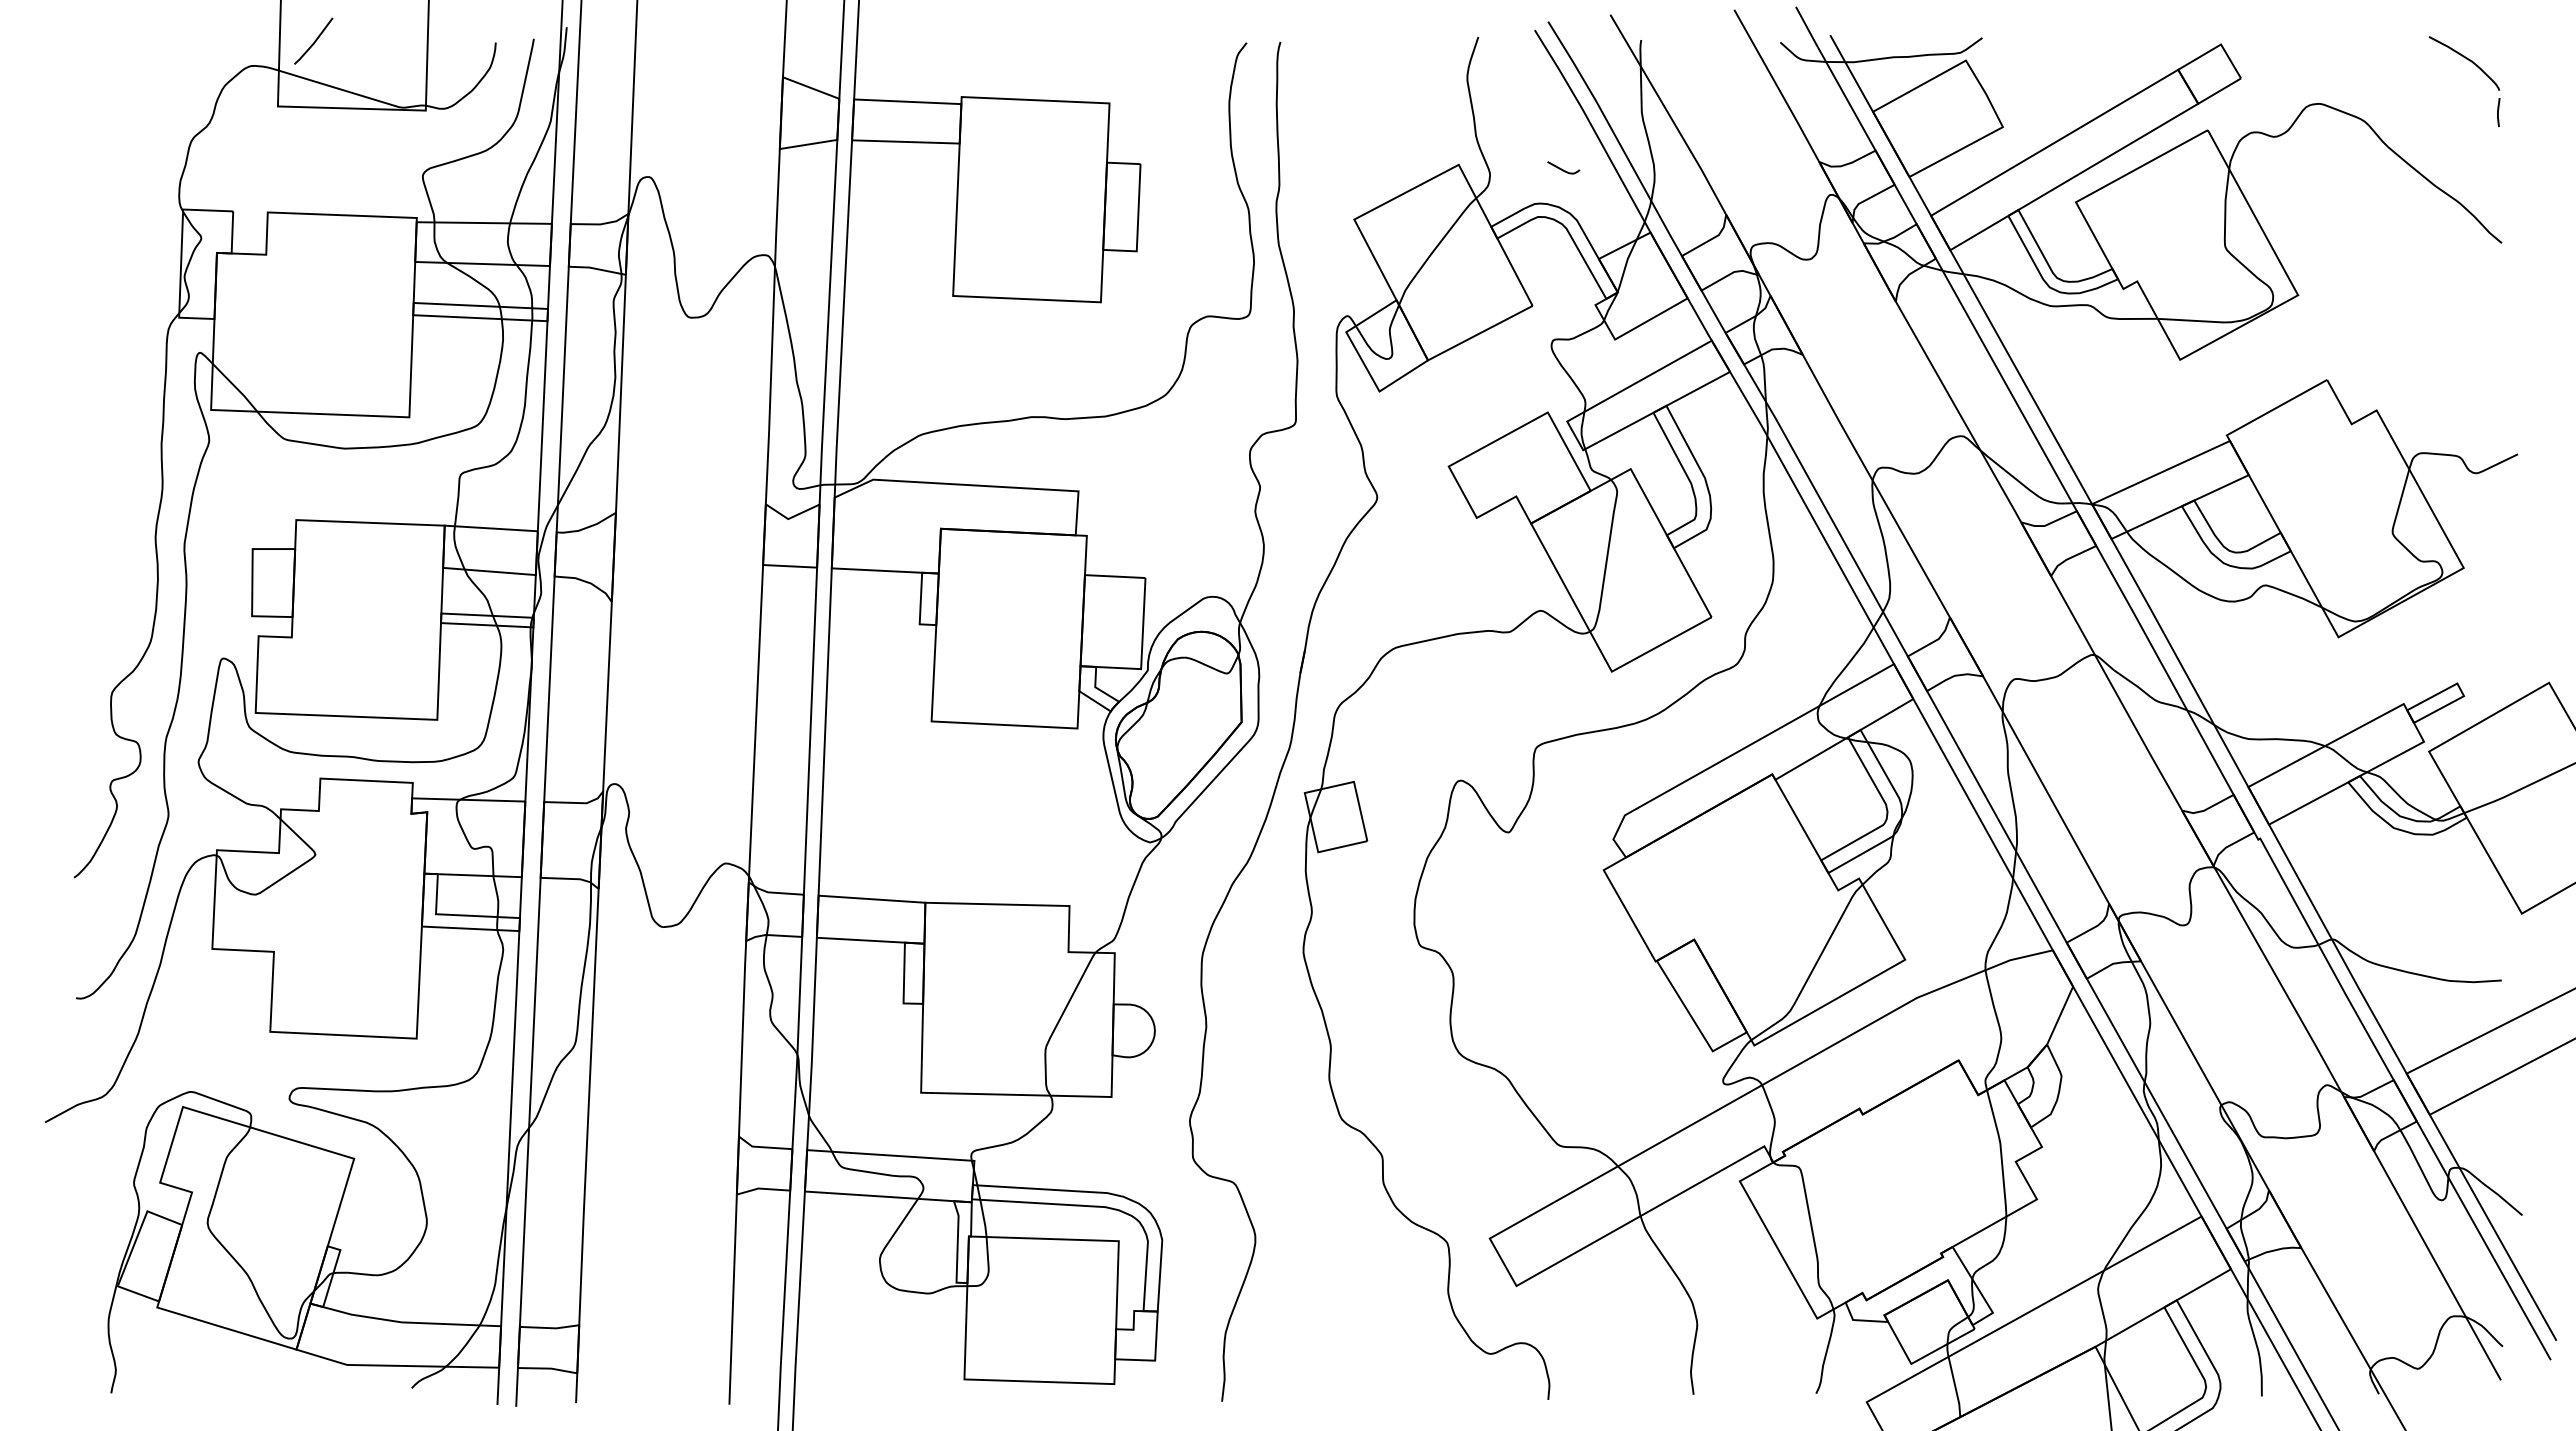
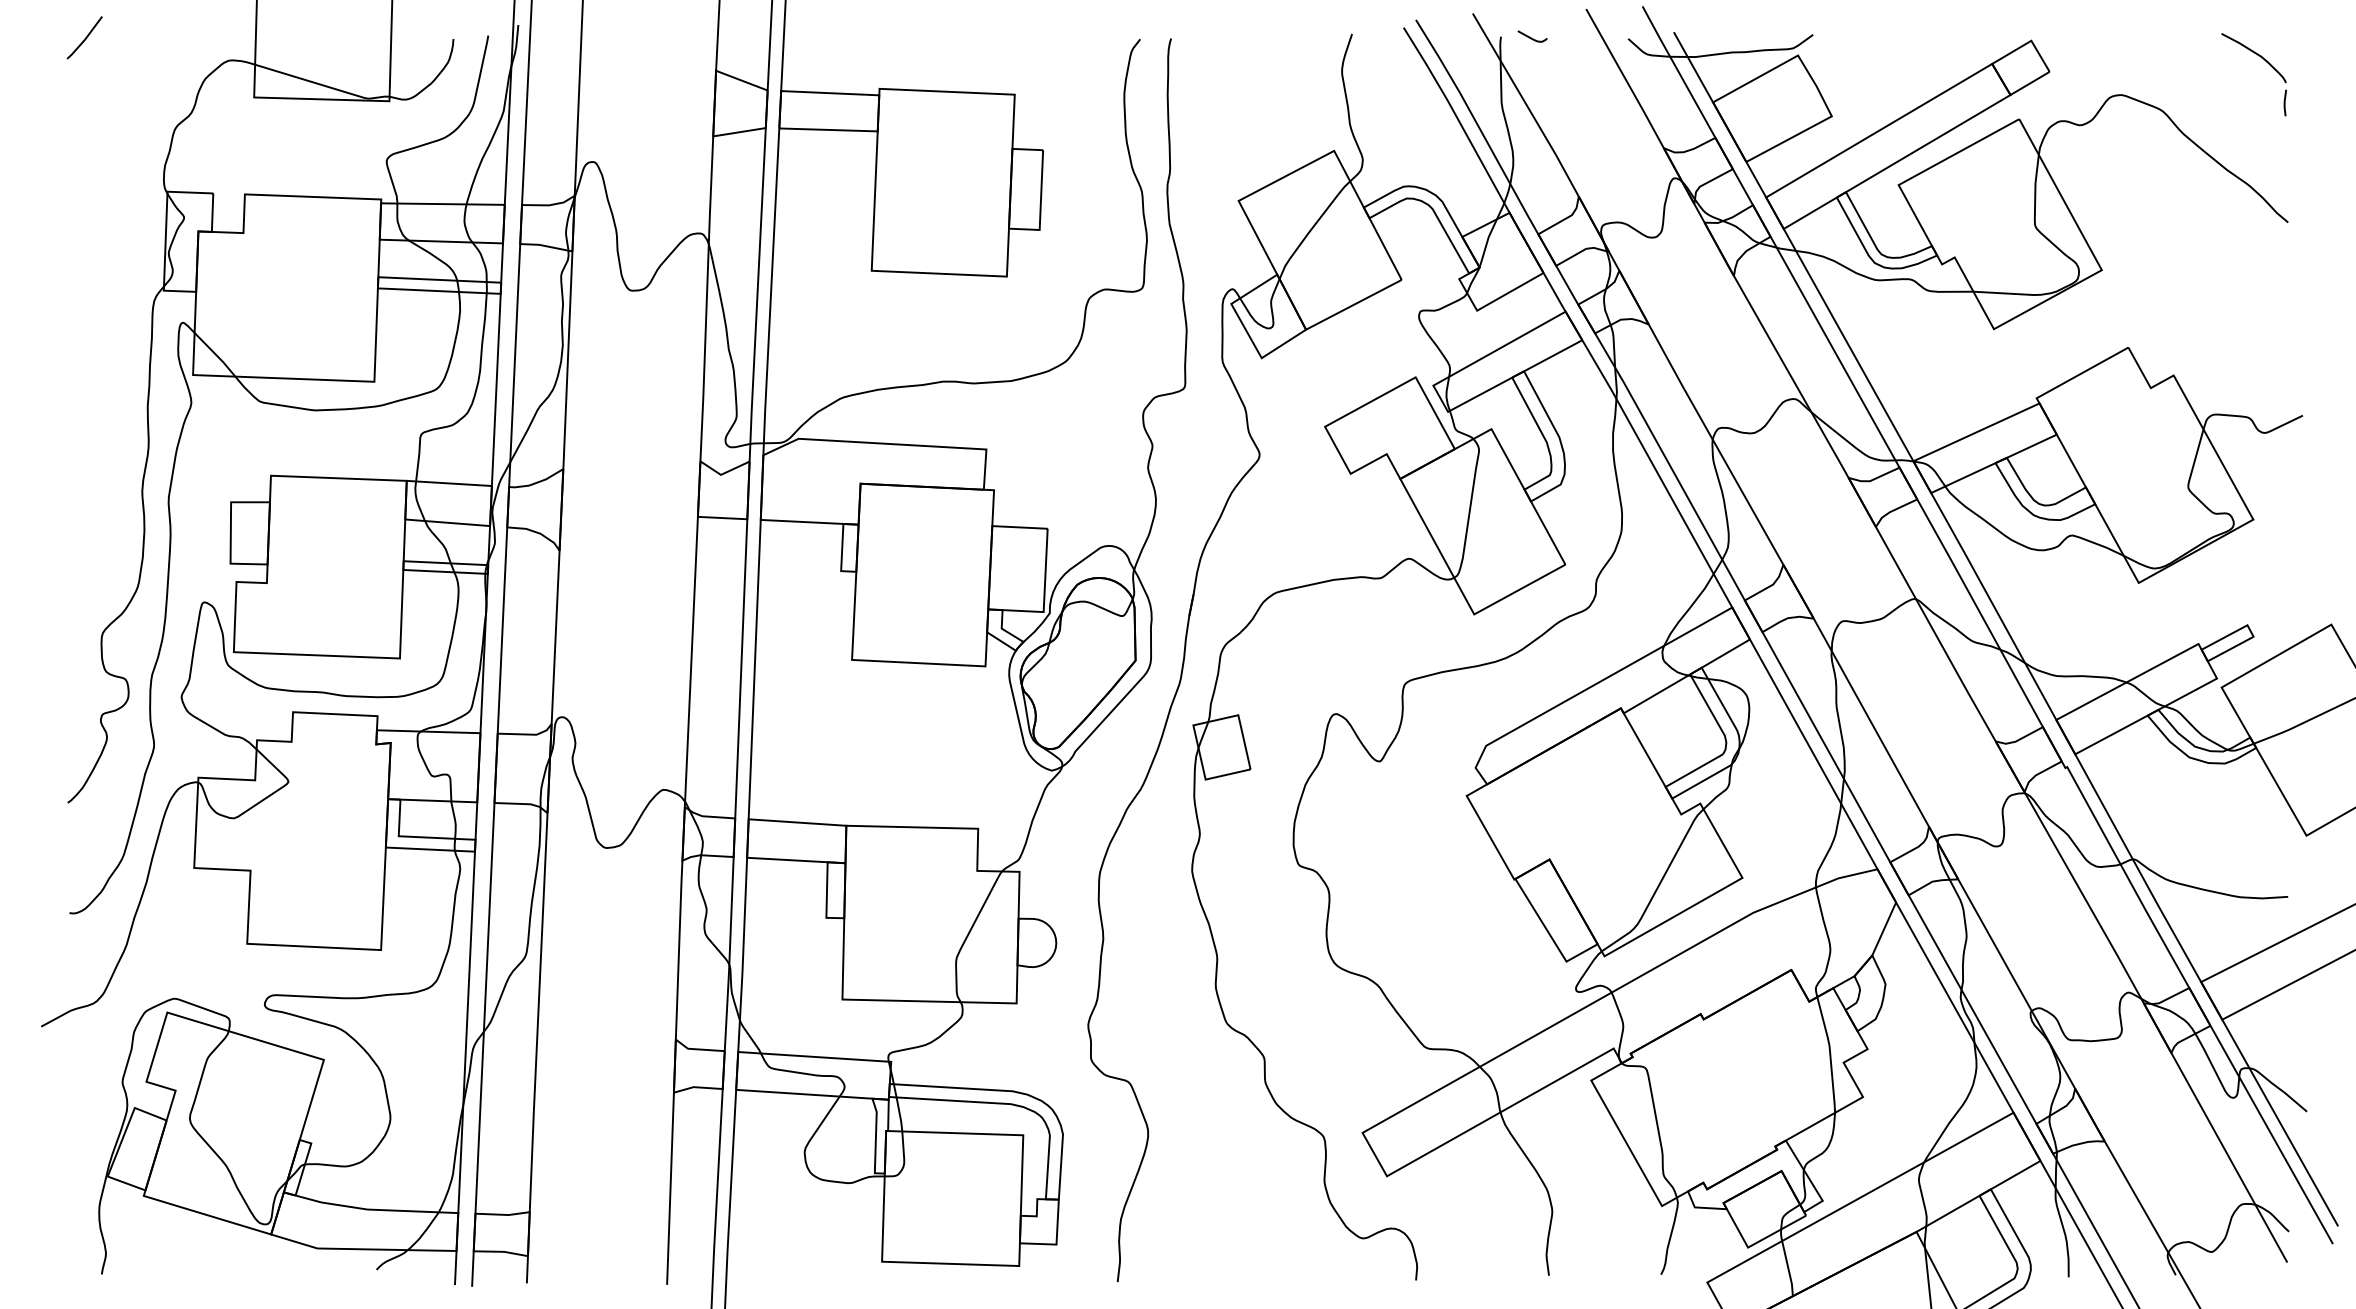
line: (314, 40) -> (85, 37), moved
curve: (1563, 169) -> (1532, 38), moved

